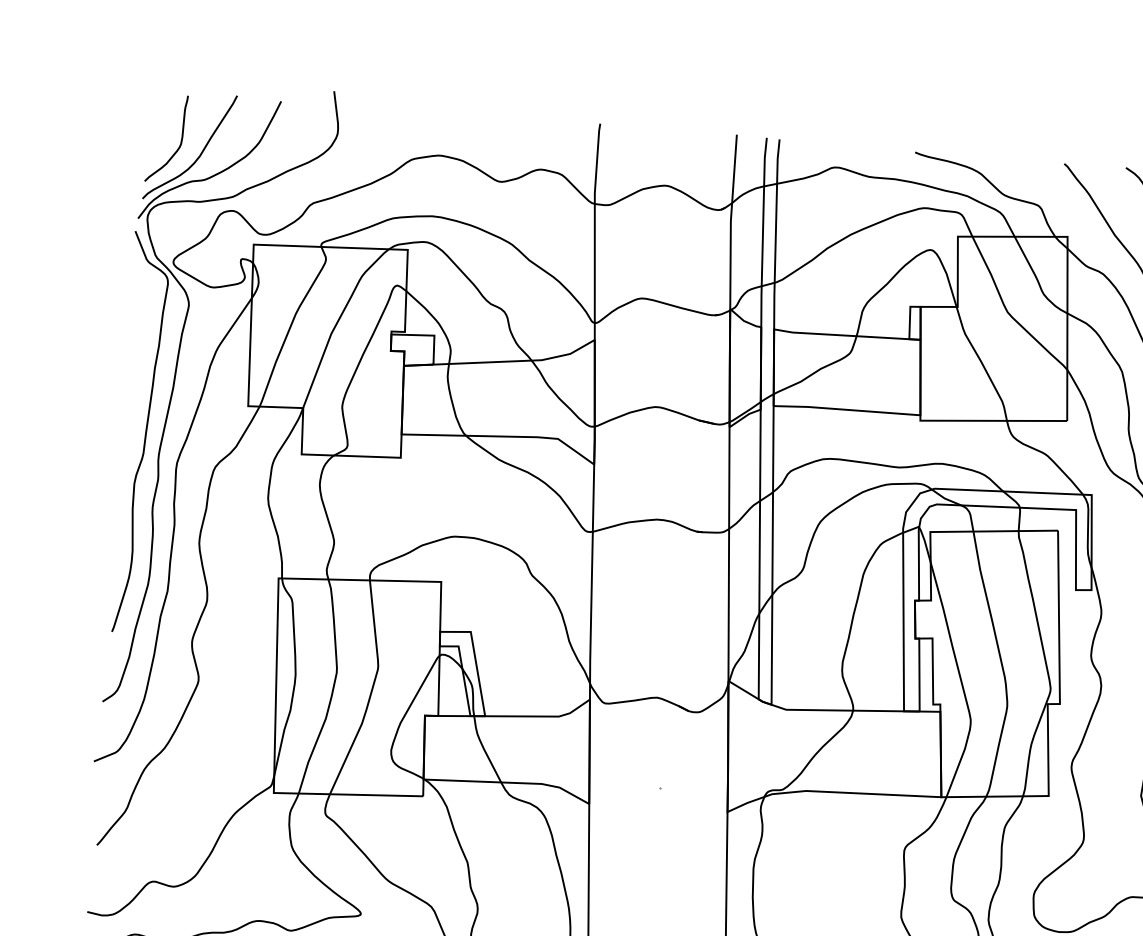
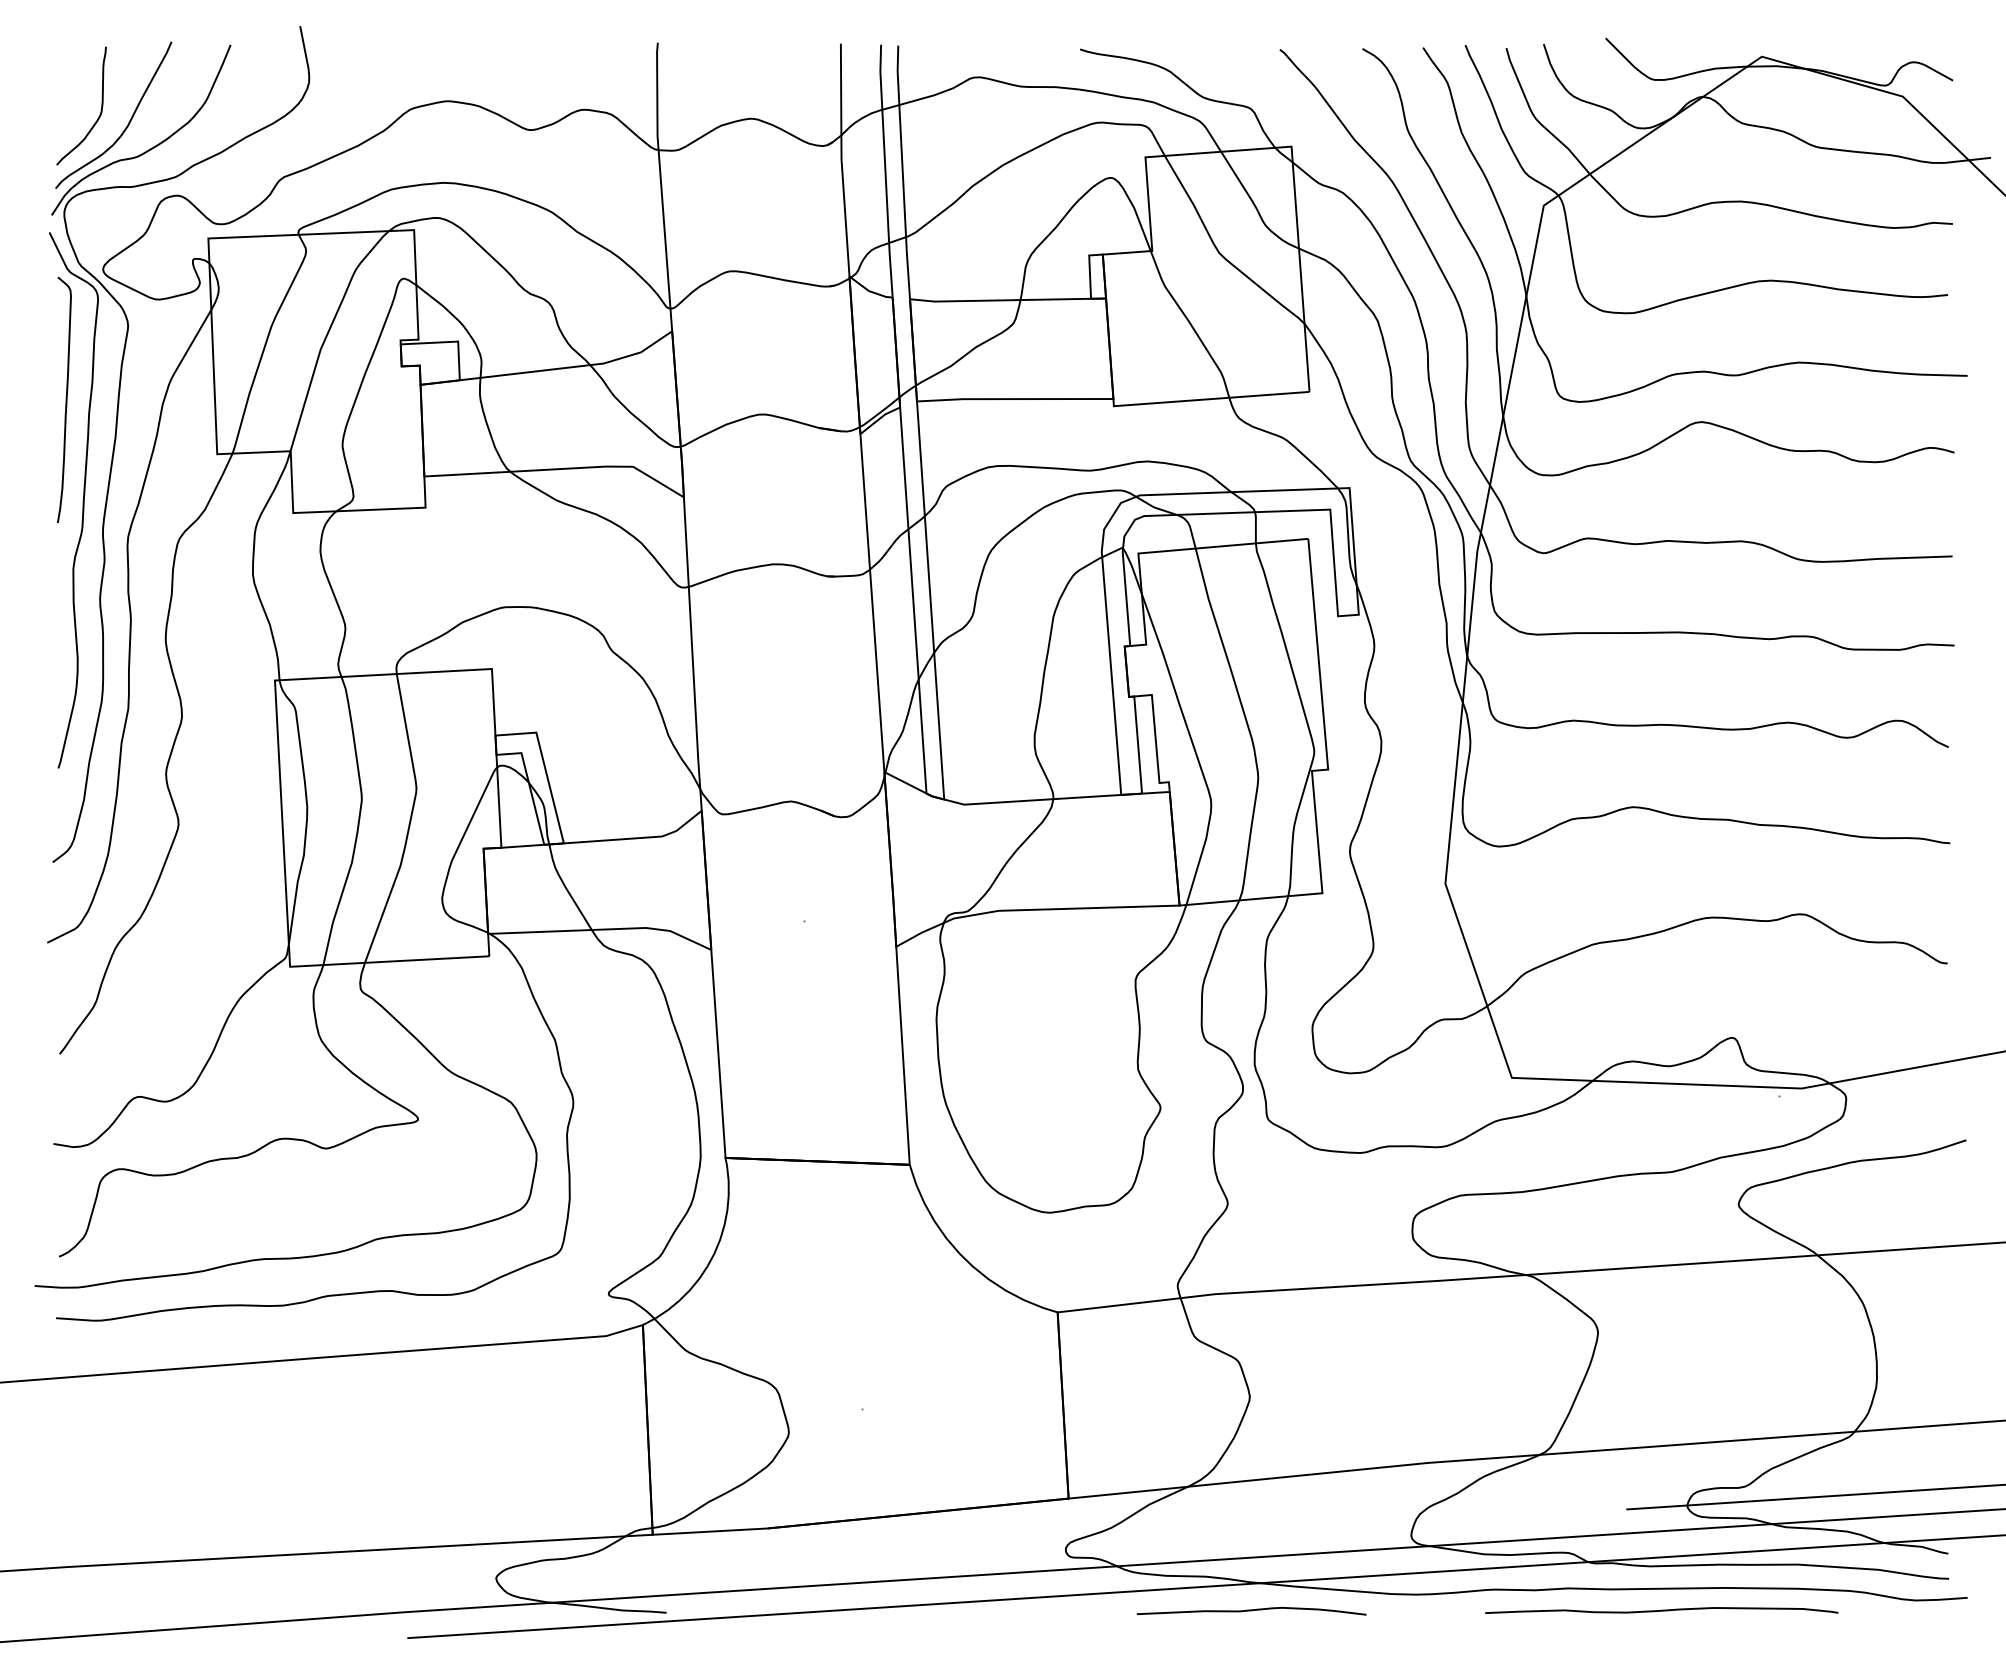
curve: (138, 356) -> (65, 399), added

